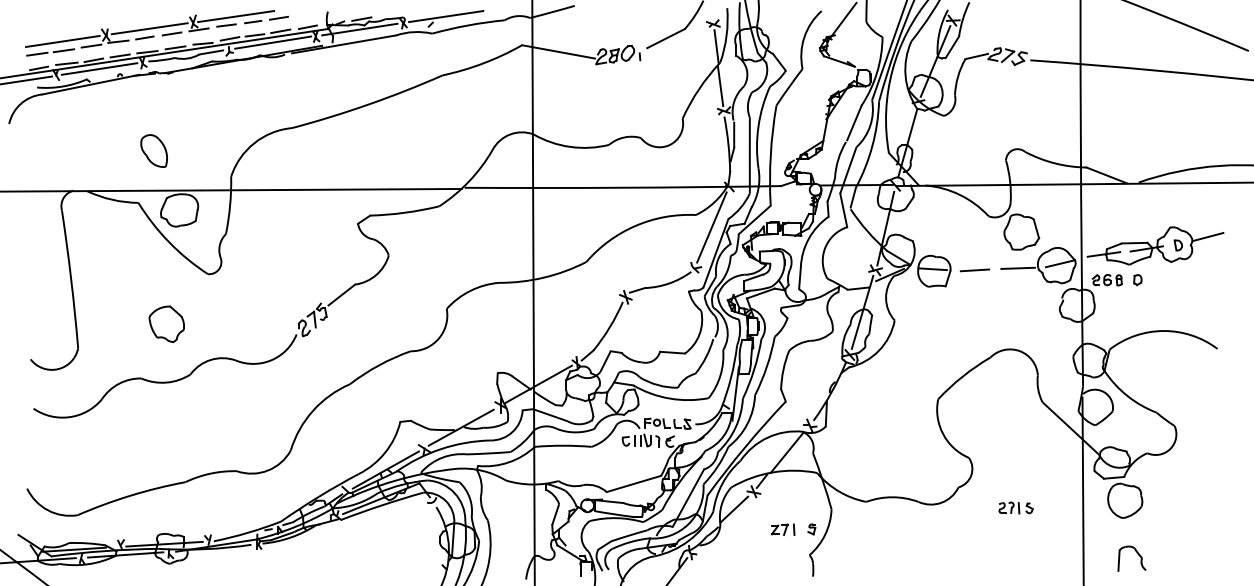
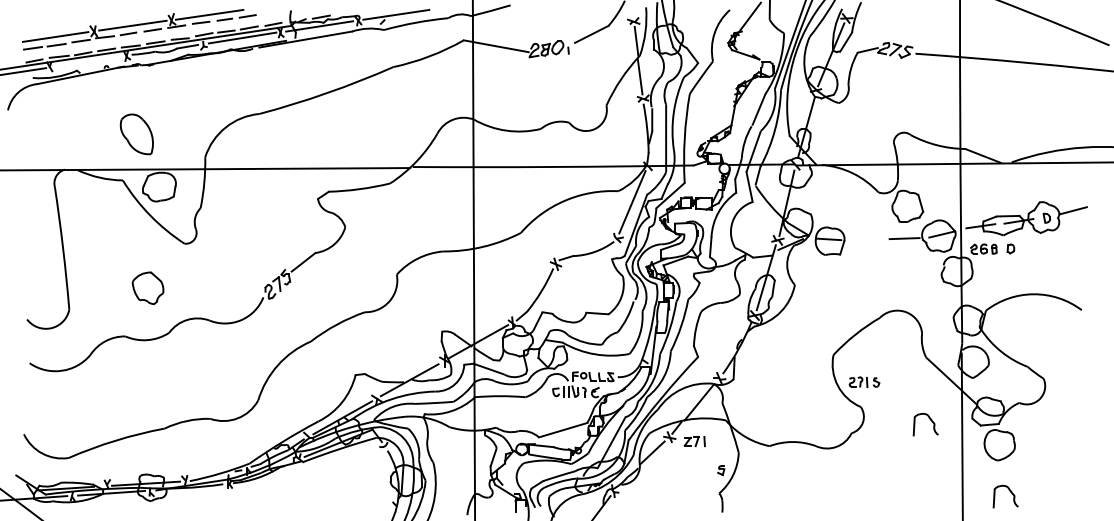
line: (99, 68) -> (88, 61), removed
part: (153, 150) -> (136, 133), size x1.4
line: (974, 270) -> (865, 240), removed
part: (1047, 473) -> (930, 420), added
part: (1015, 507) -> (864, 381), moved
part: (782, 529) -> (694, 441), moved

